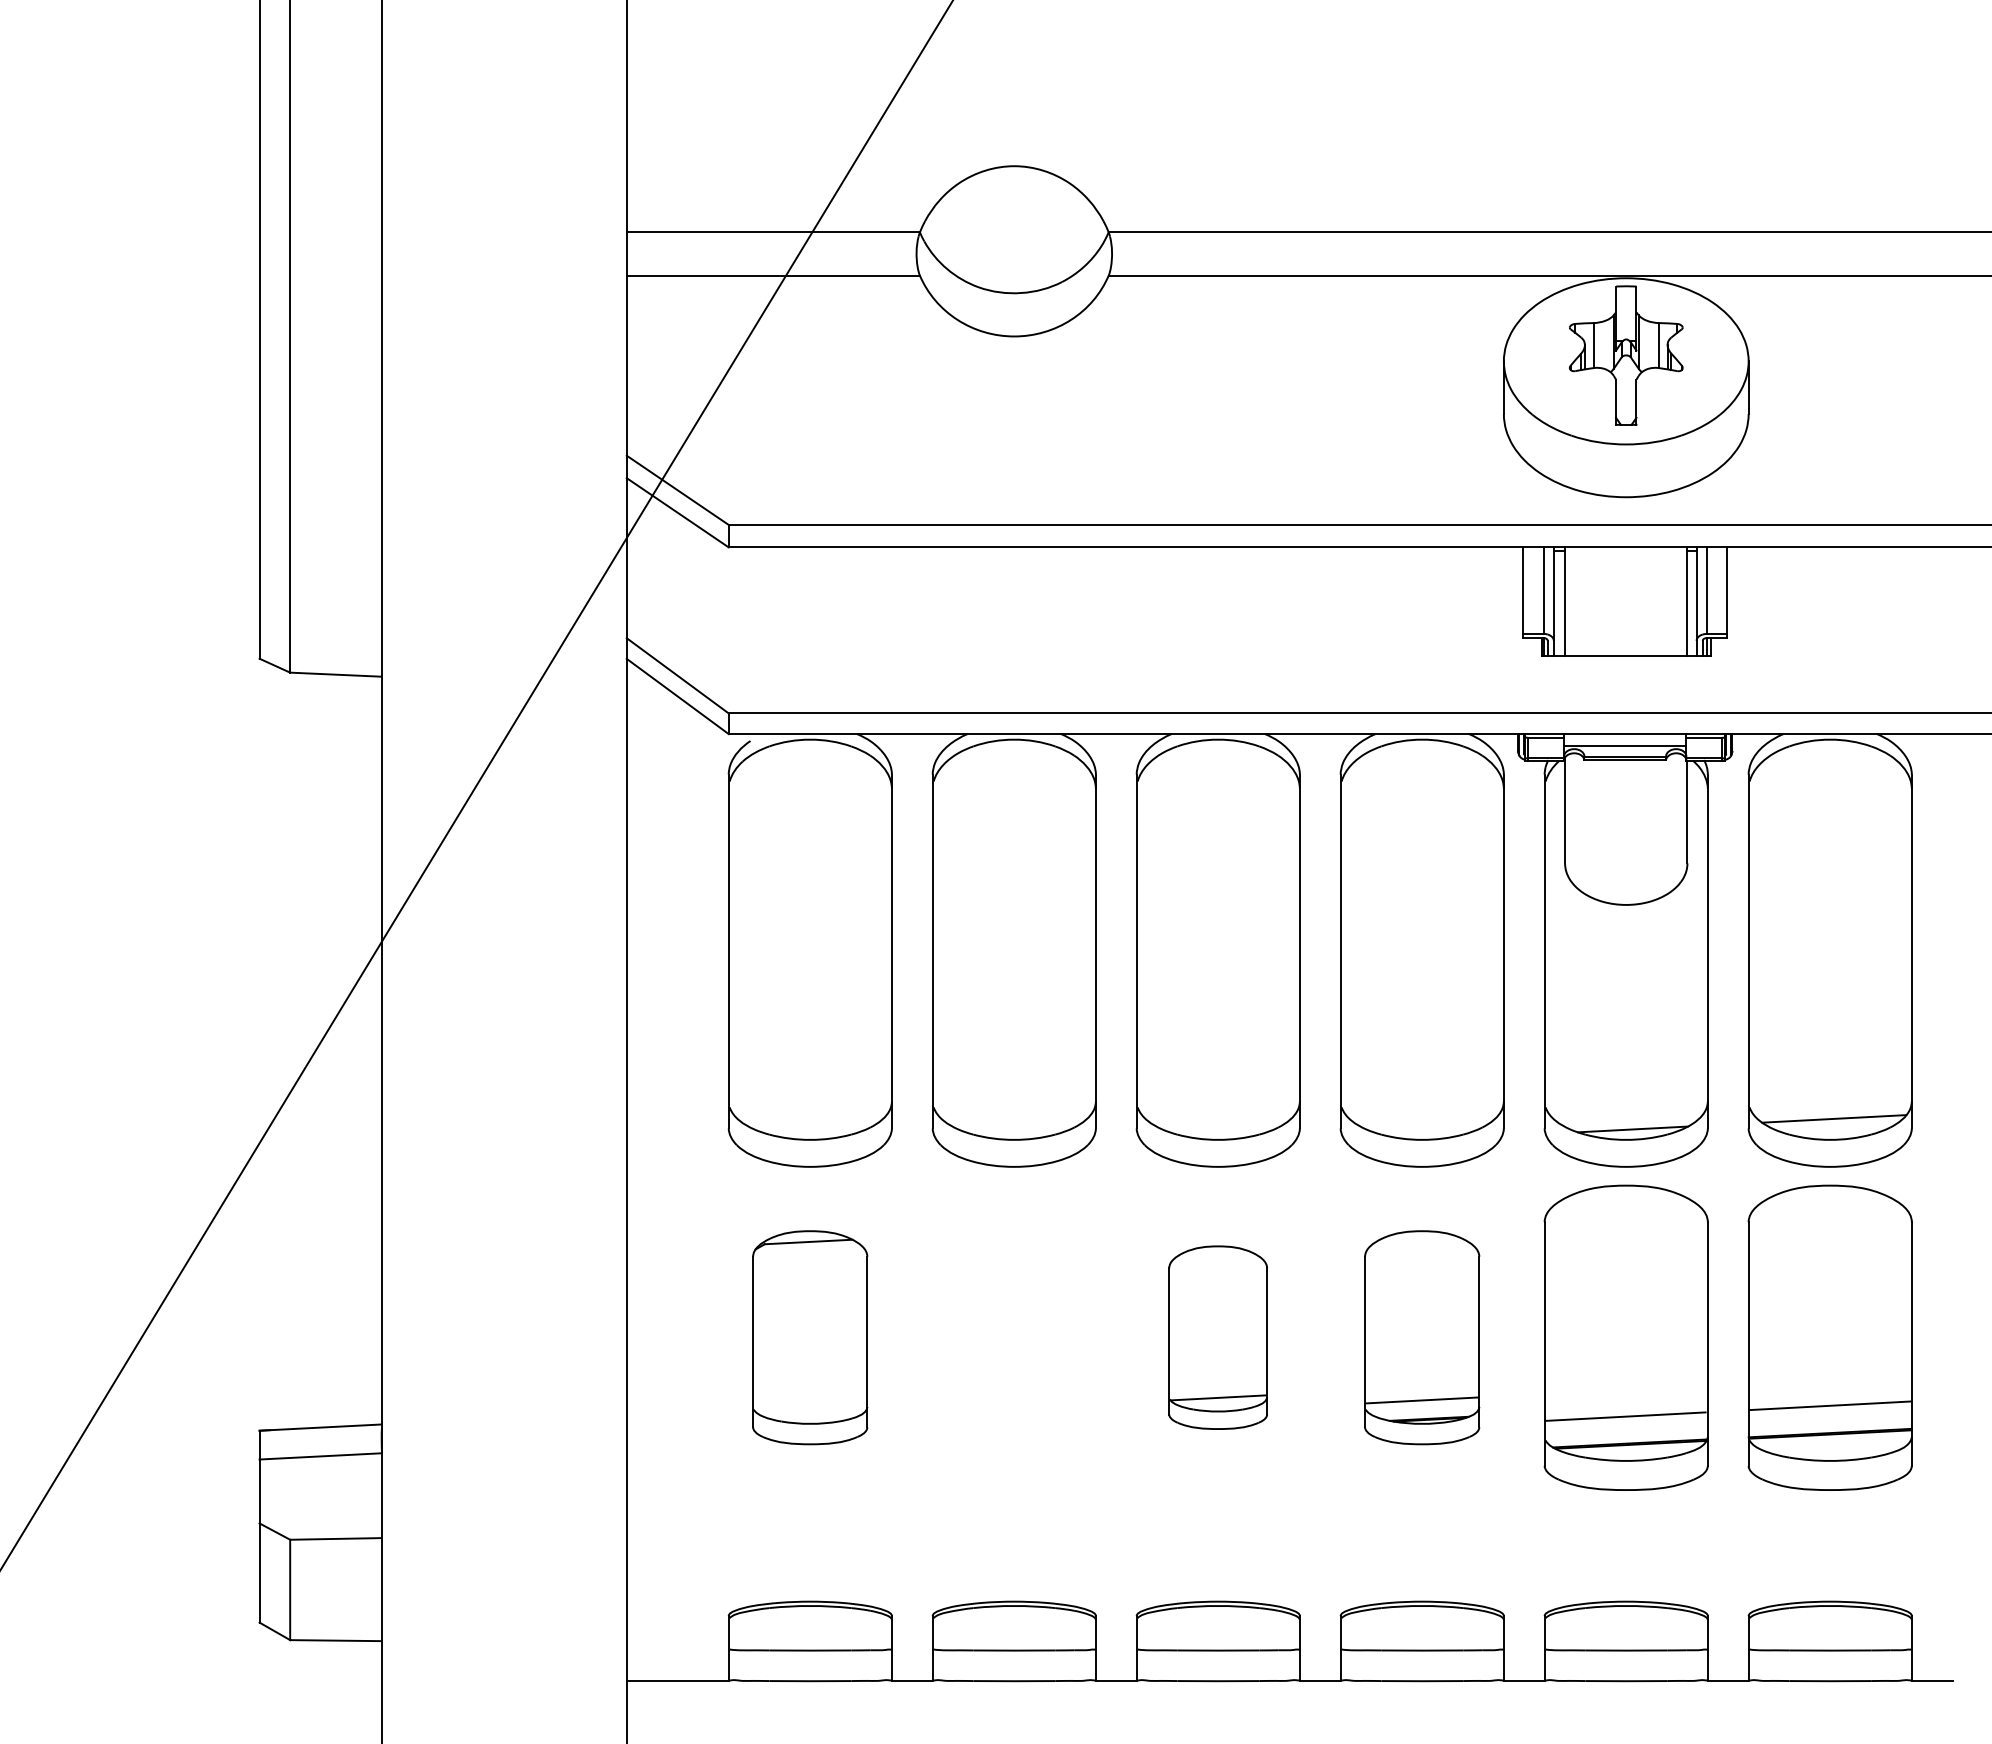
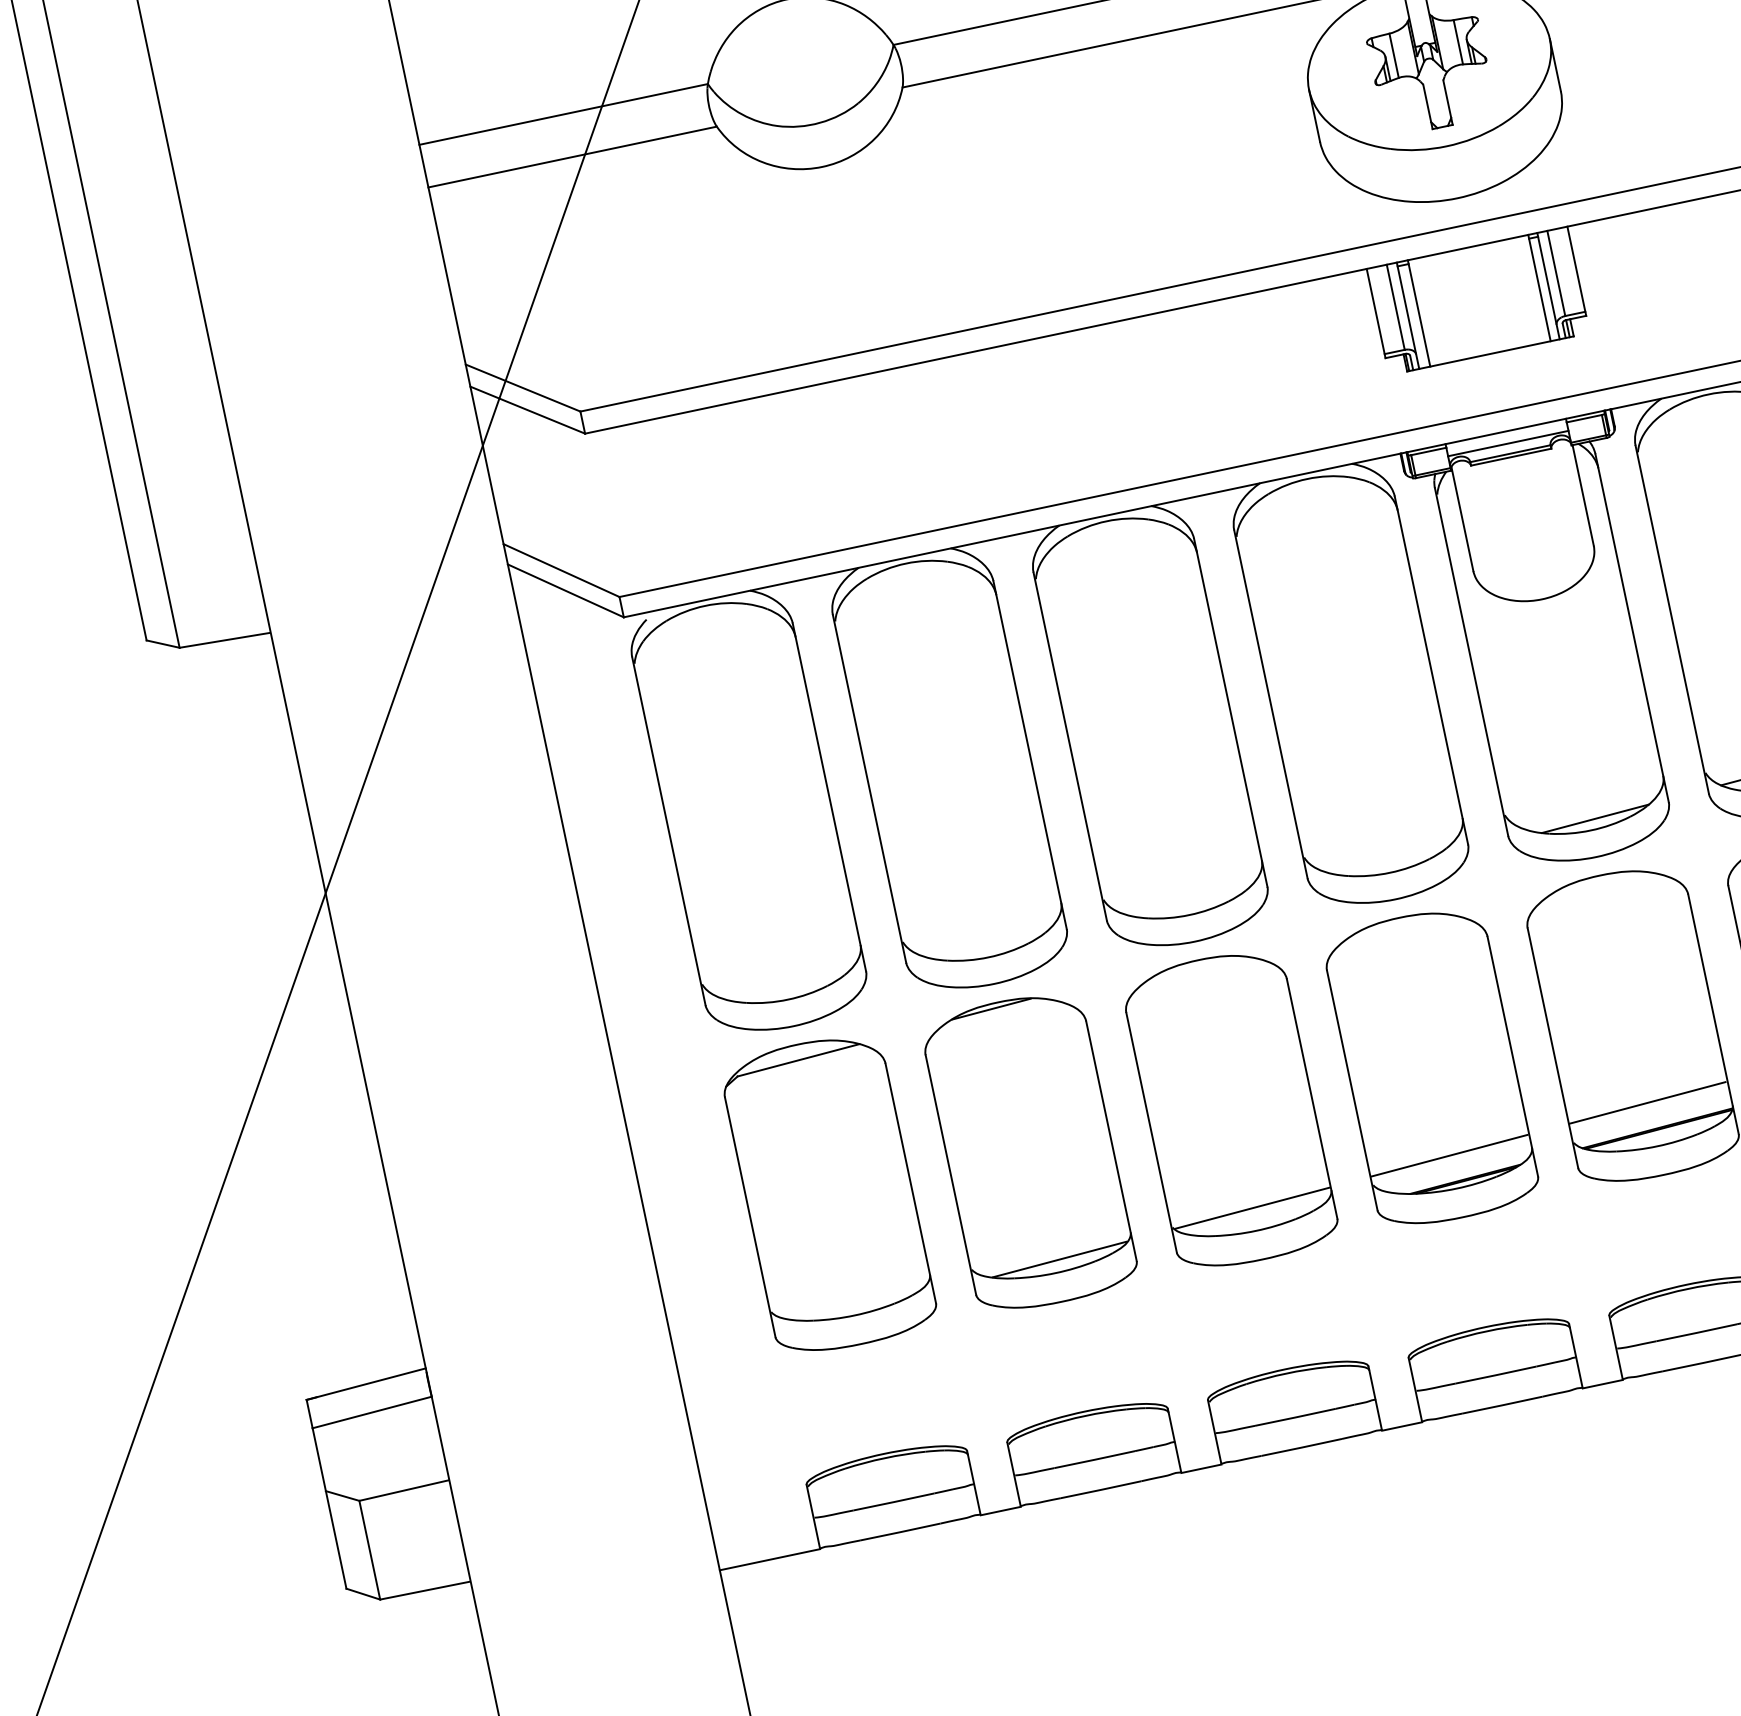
part: (809, 1337) -> (828, 1194), size x1.43
part: (1013, 1337) -> (1029, 1151), added
part: (1217, 1337) -> (1229, 1109), size x1.67
part: (1421, 1337) -> (1430, 1067), size x1.43

